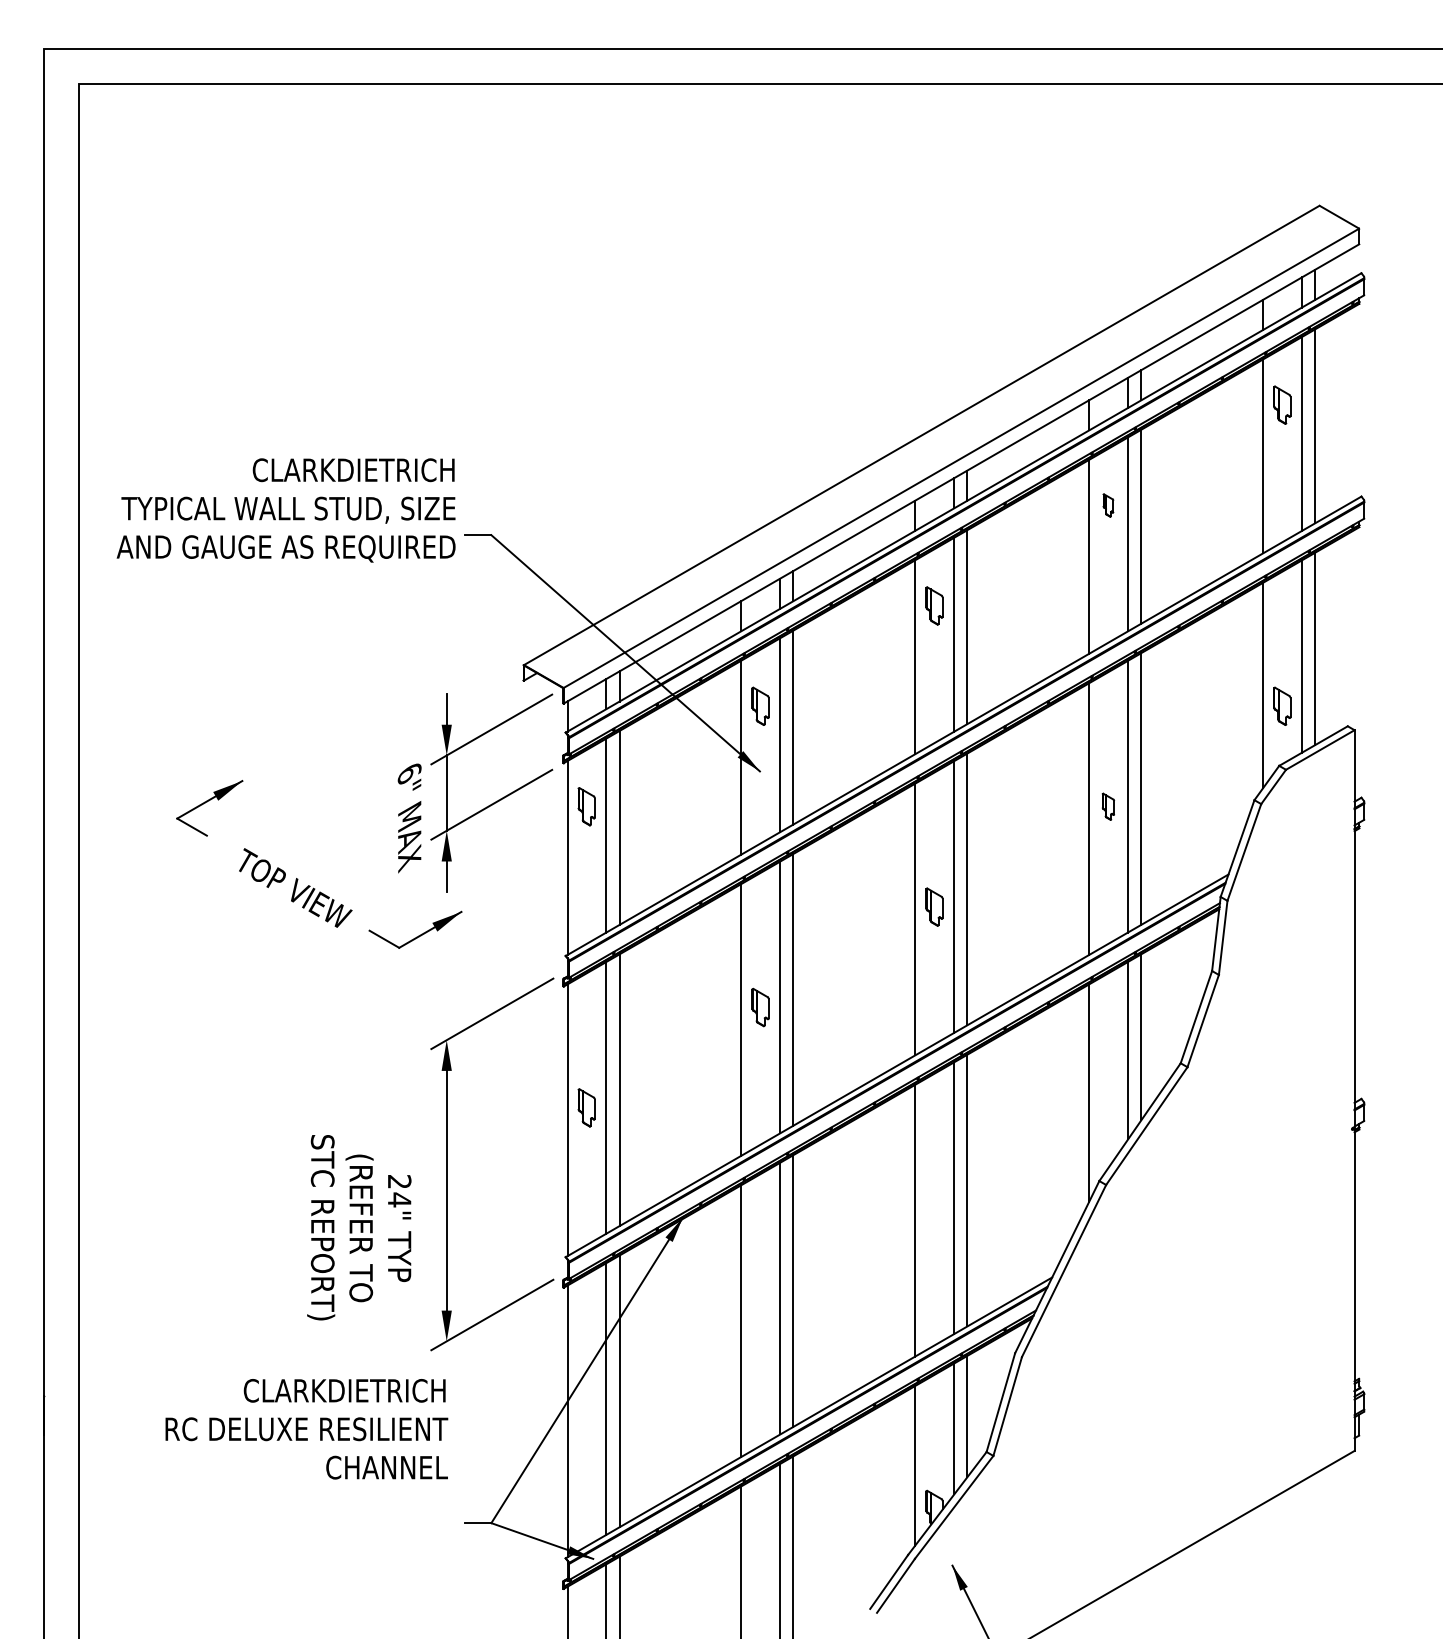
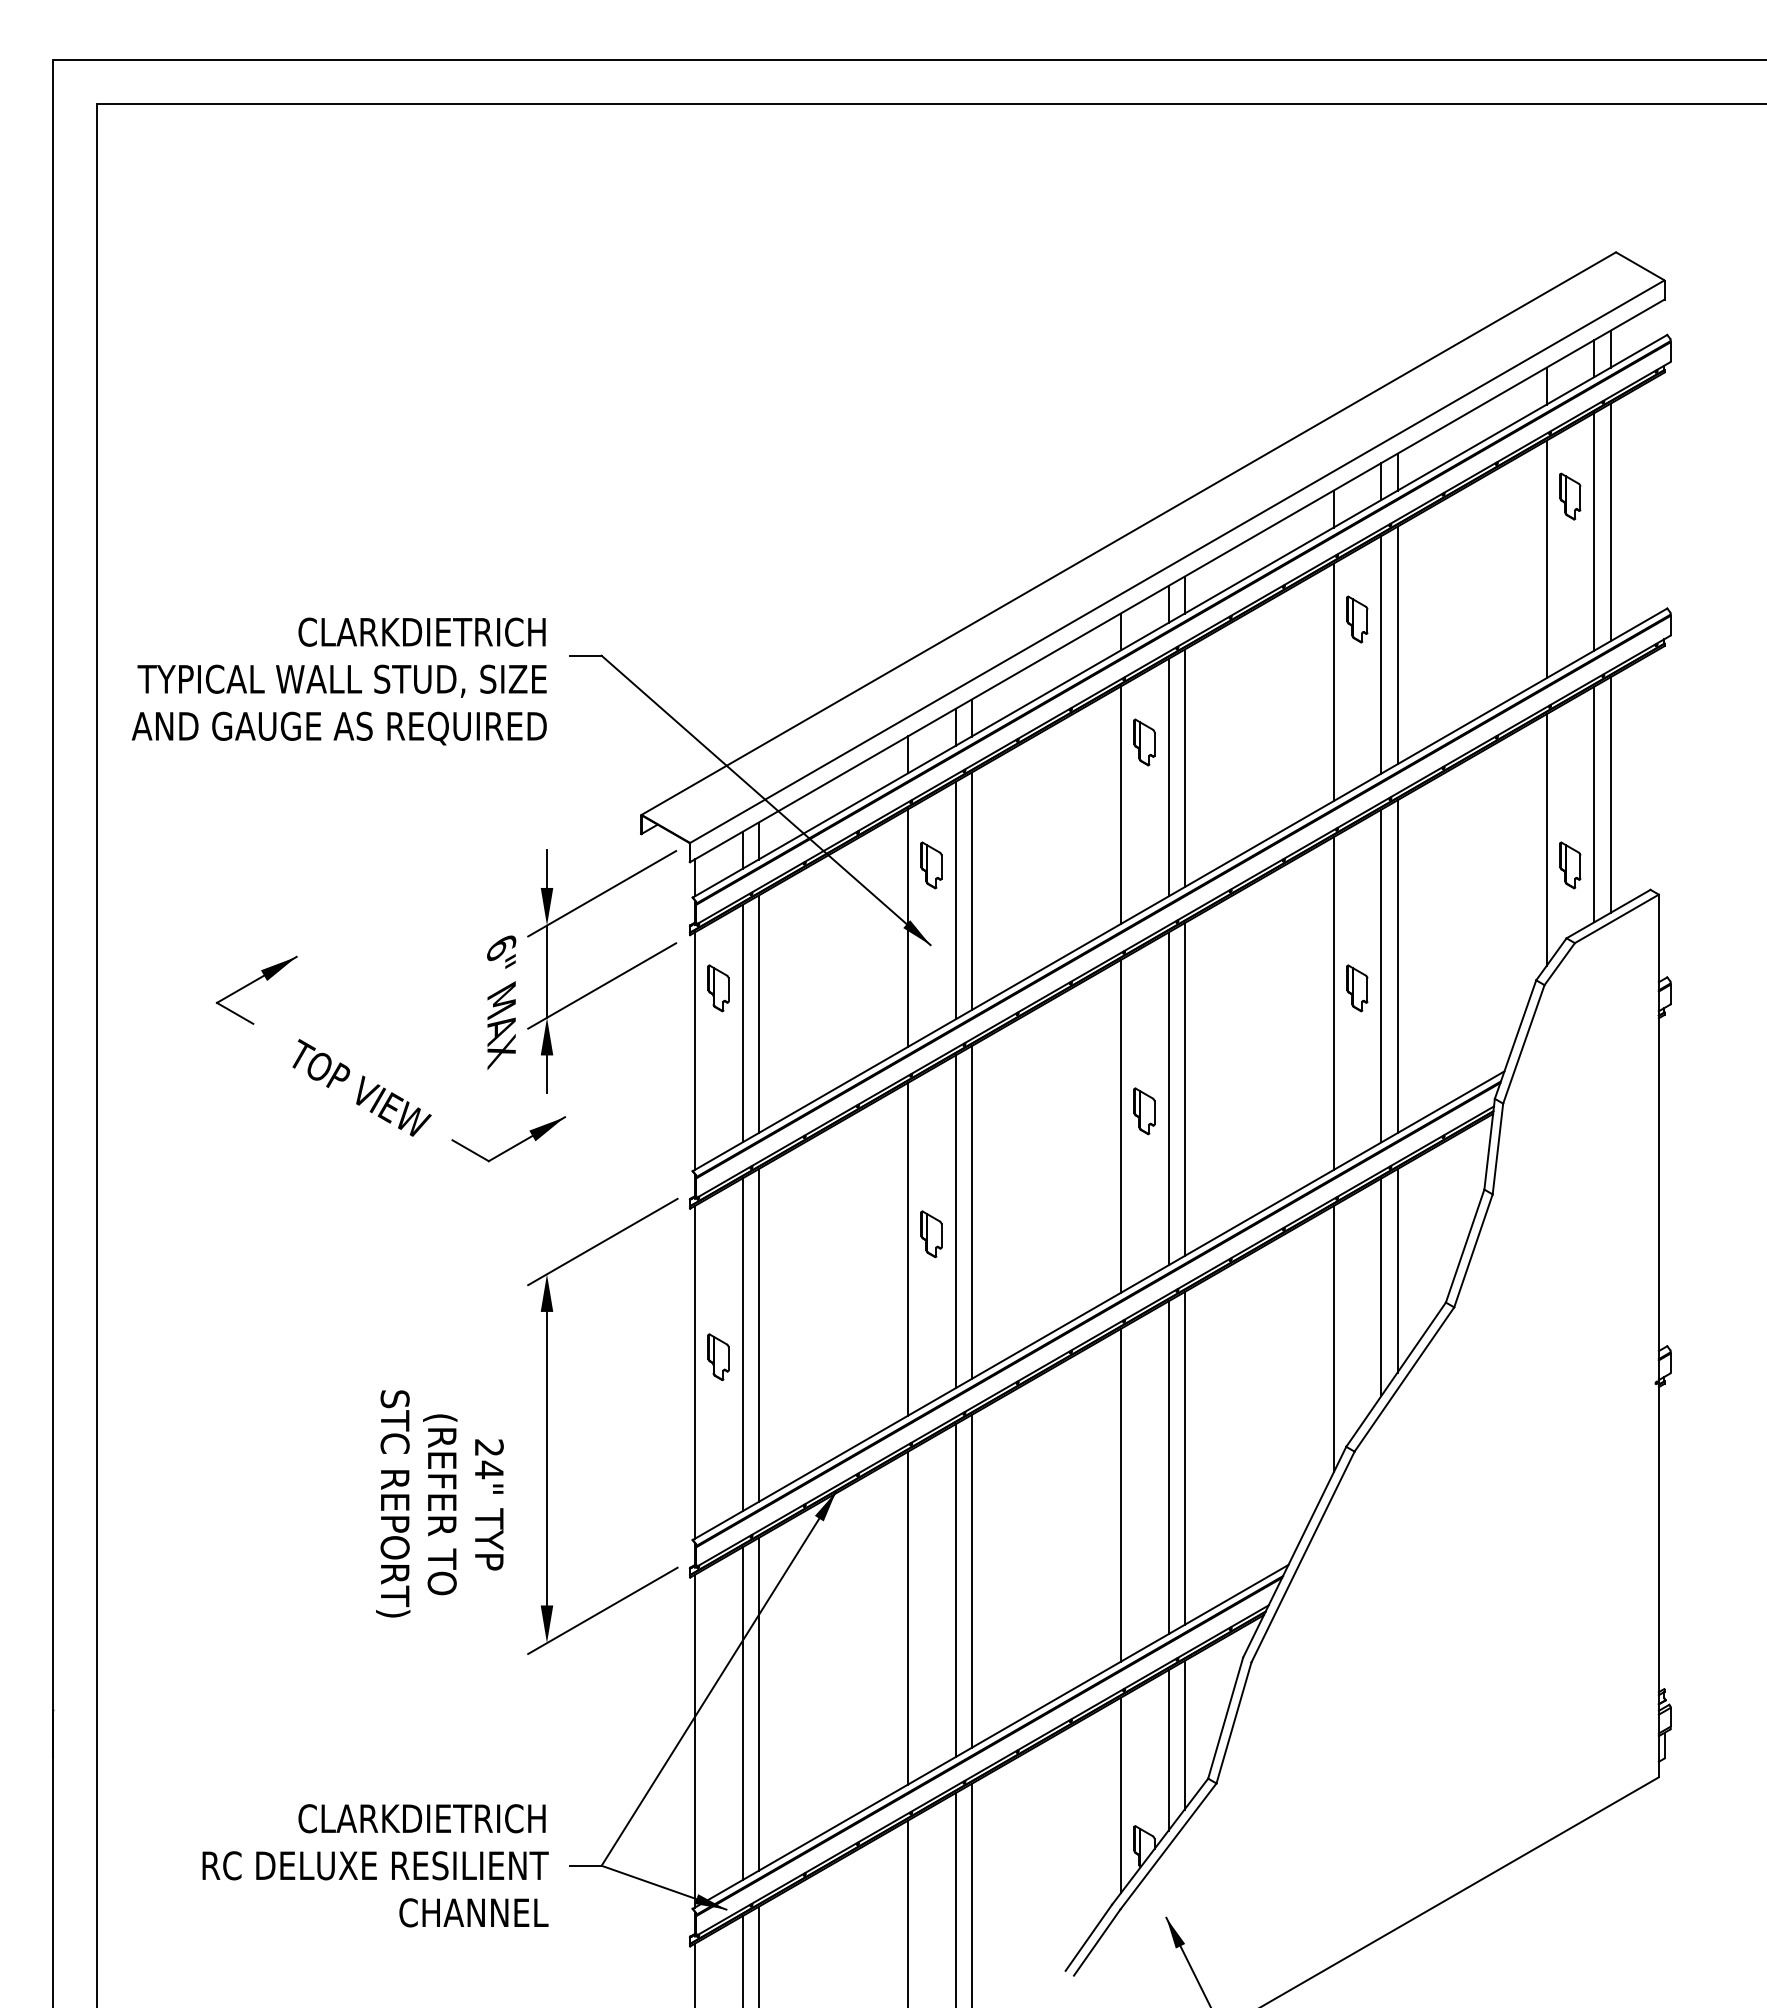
part: (1108, 505) -> (1357, 619), size x1.67
text: (285, 510) -> (338, 681), moved
part: (1108, 806) -> (1357, 988), size x1.43
text: (306, 1429) -> (375, 1865), moved

